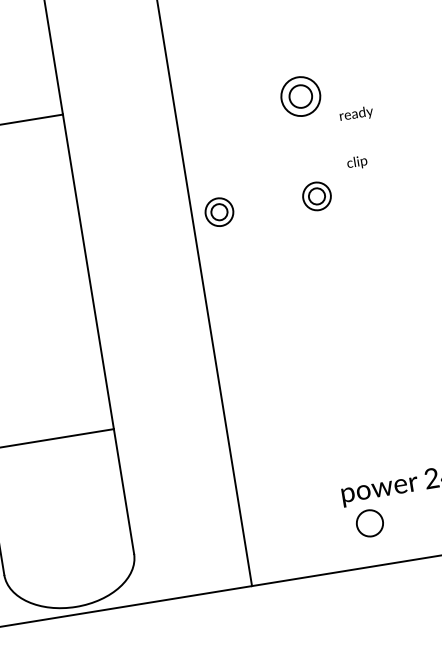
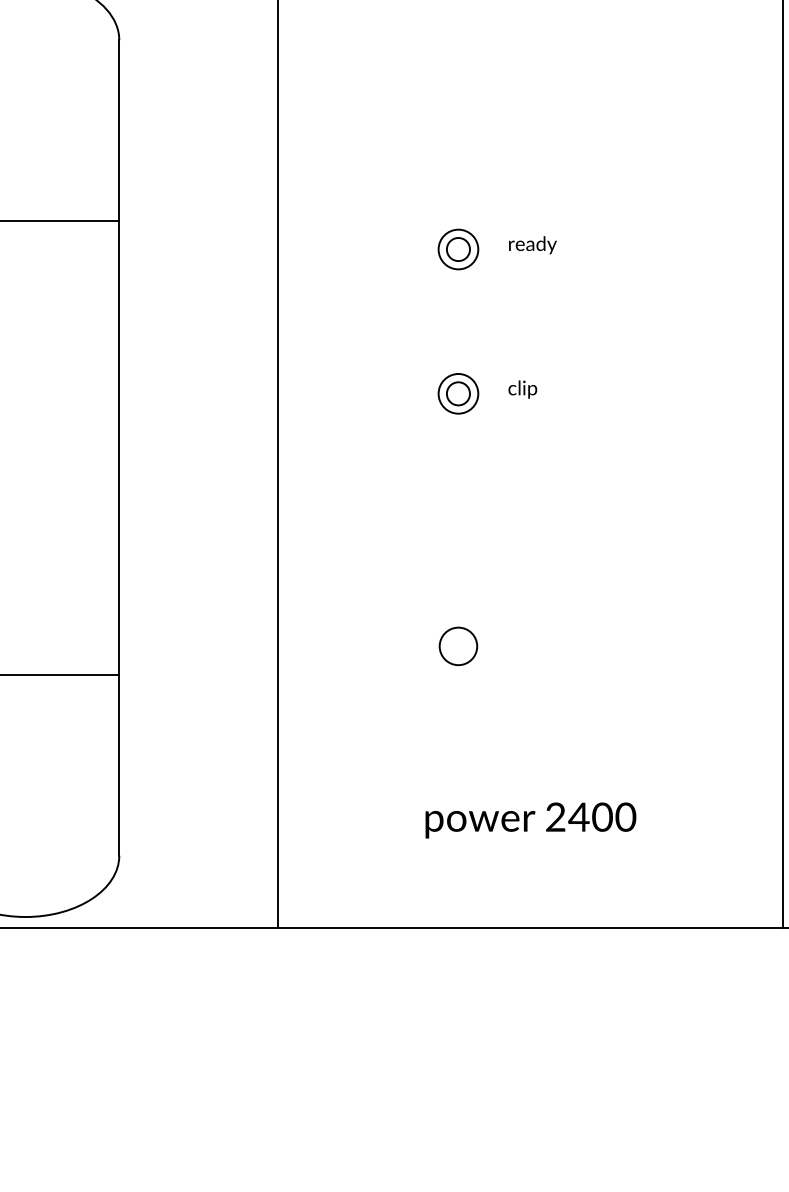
part: (300, 96) -> (458, 249), size x0.71
text: (356, 114) -> (532, 245), moved
text: (357, 162) -> (522, 389), moved
part: (219, 211) -> (317, 393), removed
circle: (370, 523) -> (458, 646), moved

